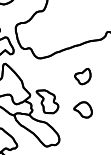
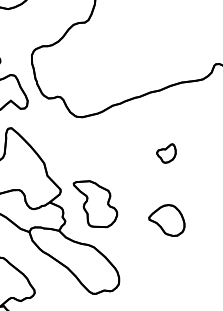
part: (82, 76) -> (165, 153), size x0.6

